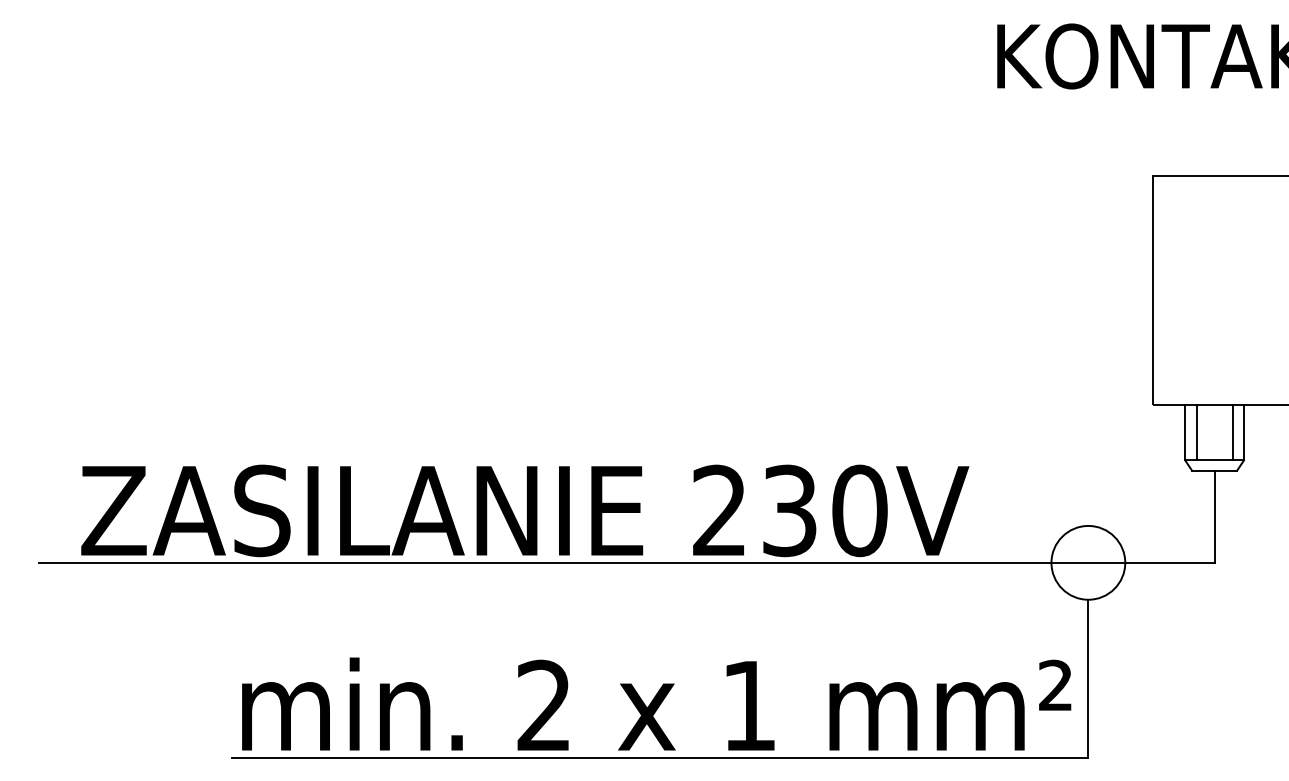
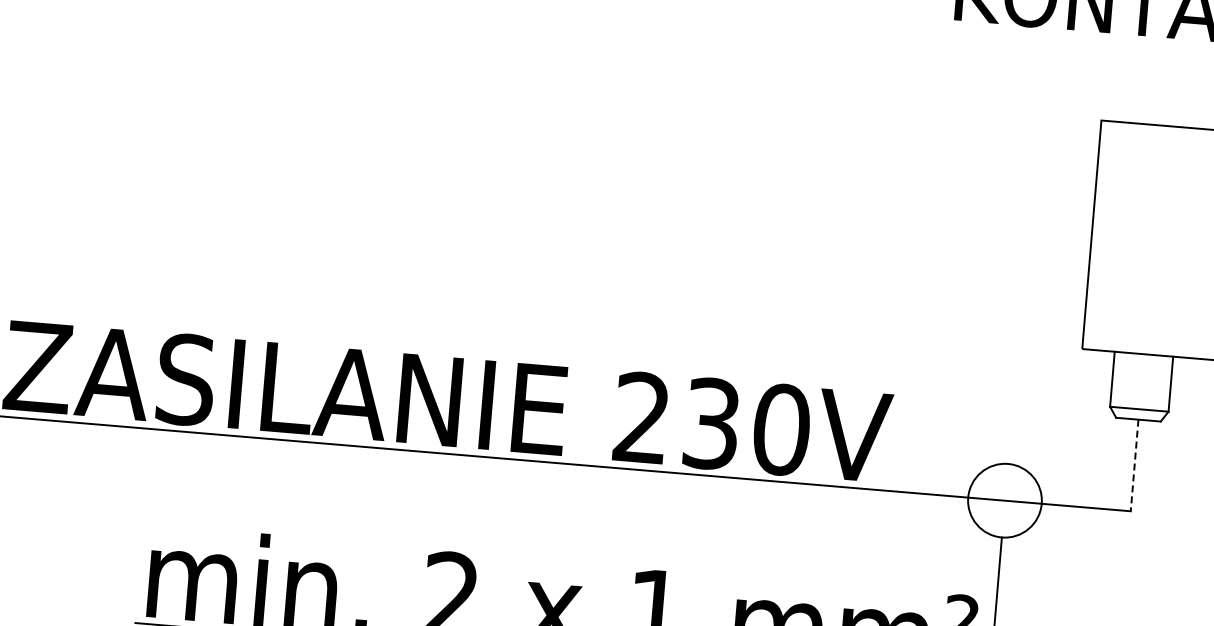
line: (1196, 432) -> (1123, 379), removed
line: (1232, 432) -> (1159, 382), removed
line: (1214, 516) -> (1134, 465), solid -> dashed

